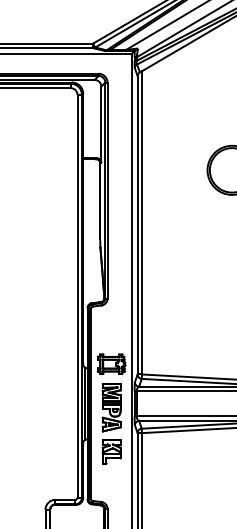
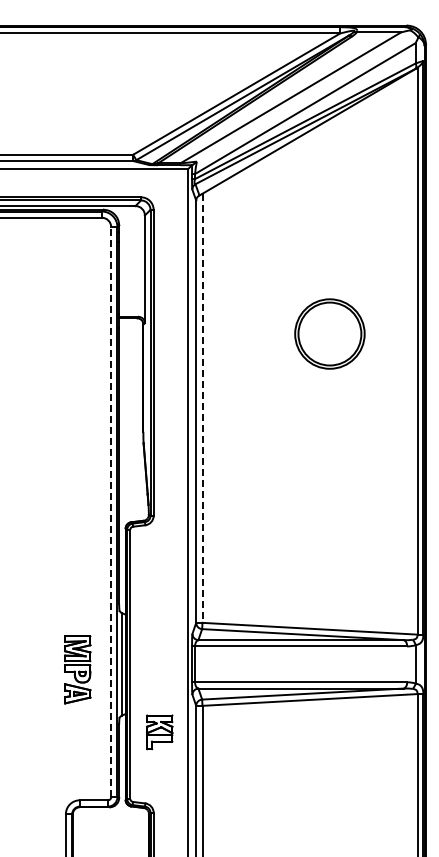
line: (142, 222) -> (202, 408), solid -> dashed
line: (77, 295) -> (111, 511), solid -> dashed
part: (111, 363) -> (159, 607), removed
part: (111, 407) -> (77, 669), moved

